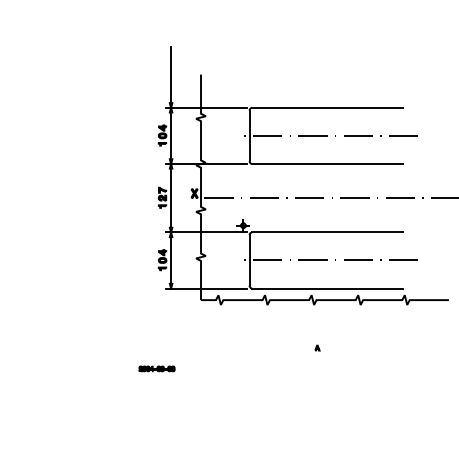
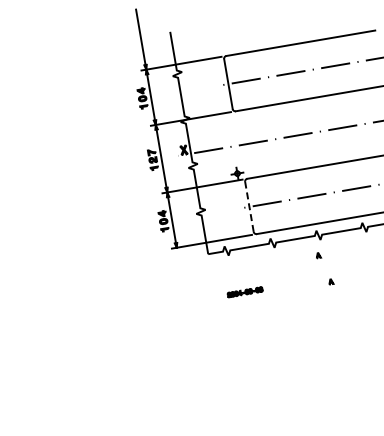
line: (249, 259) -> (249, 205), solid -> dashed
part: (309, 319) -> (318, 254), added
part: (156, 368) -> (244, 291), moved

